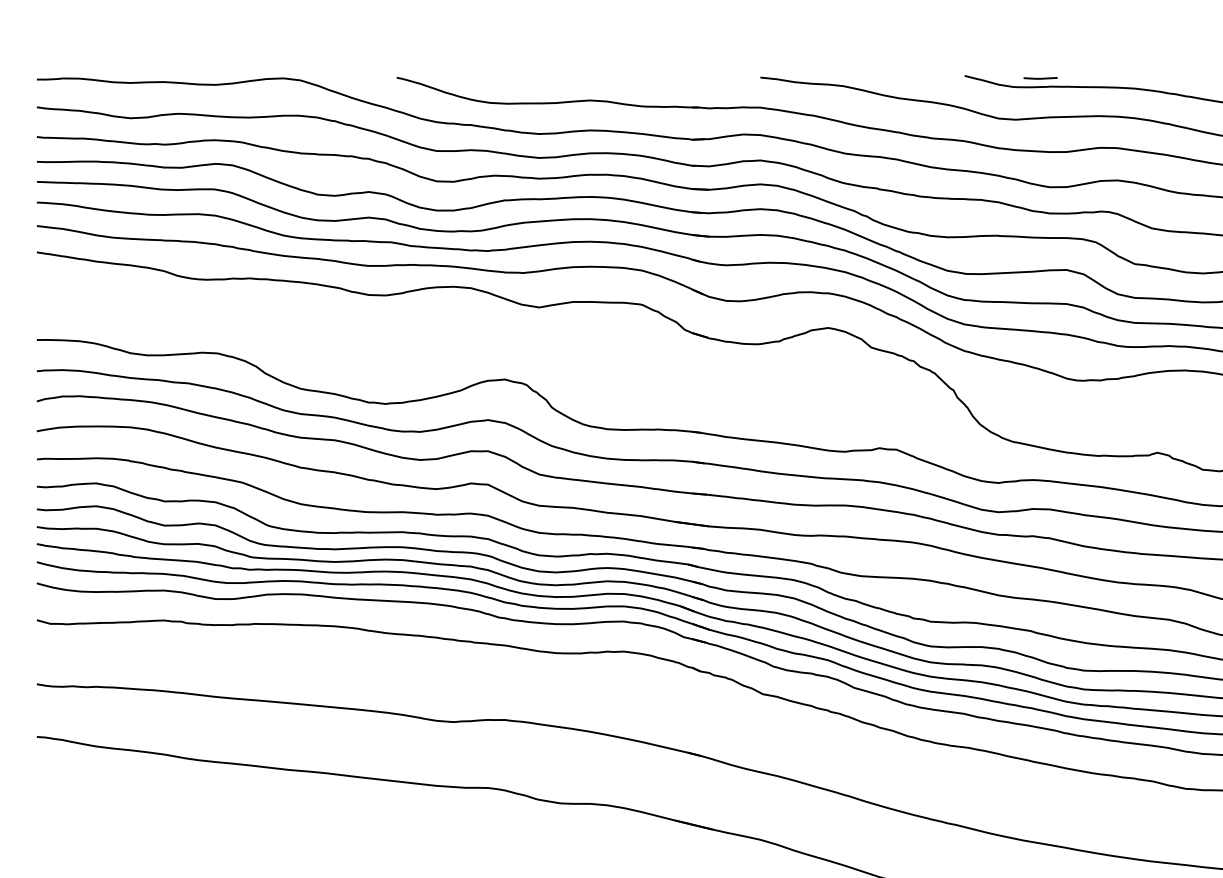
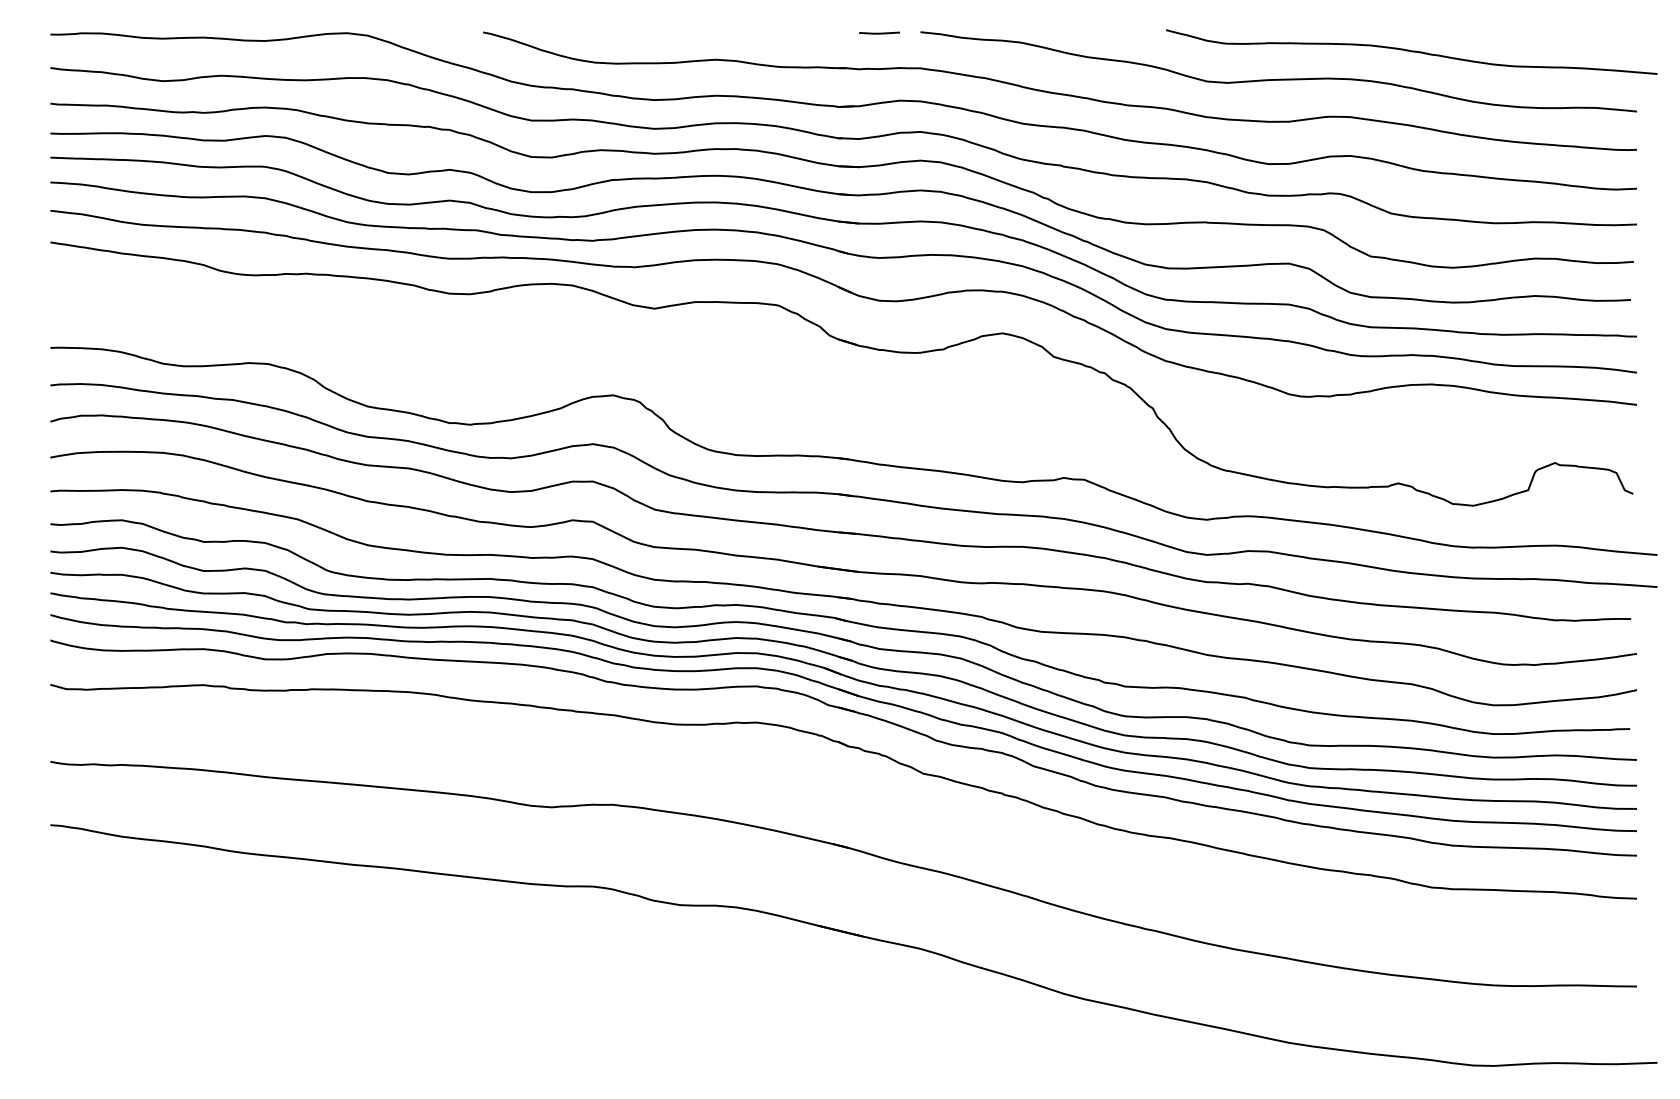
line: (1040, 77) -> (879, 32), moved

